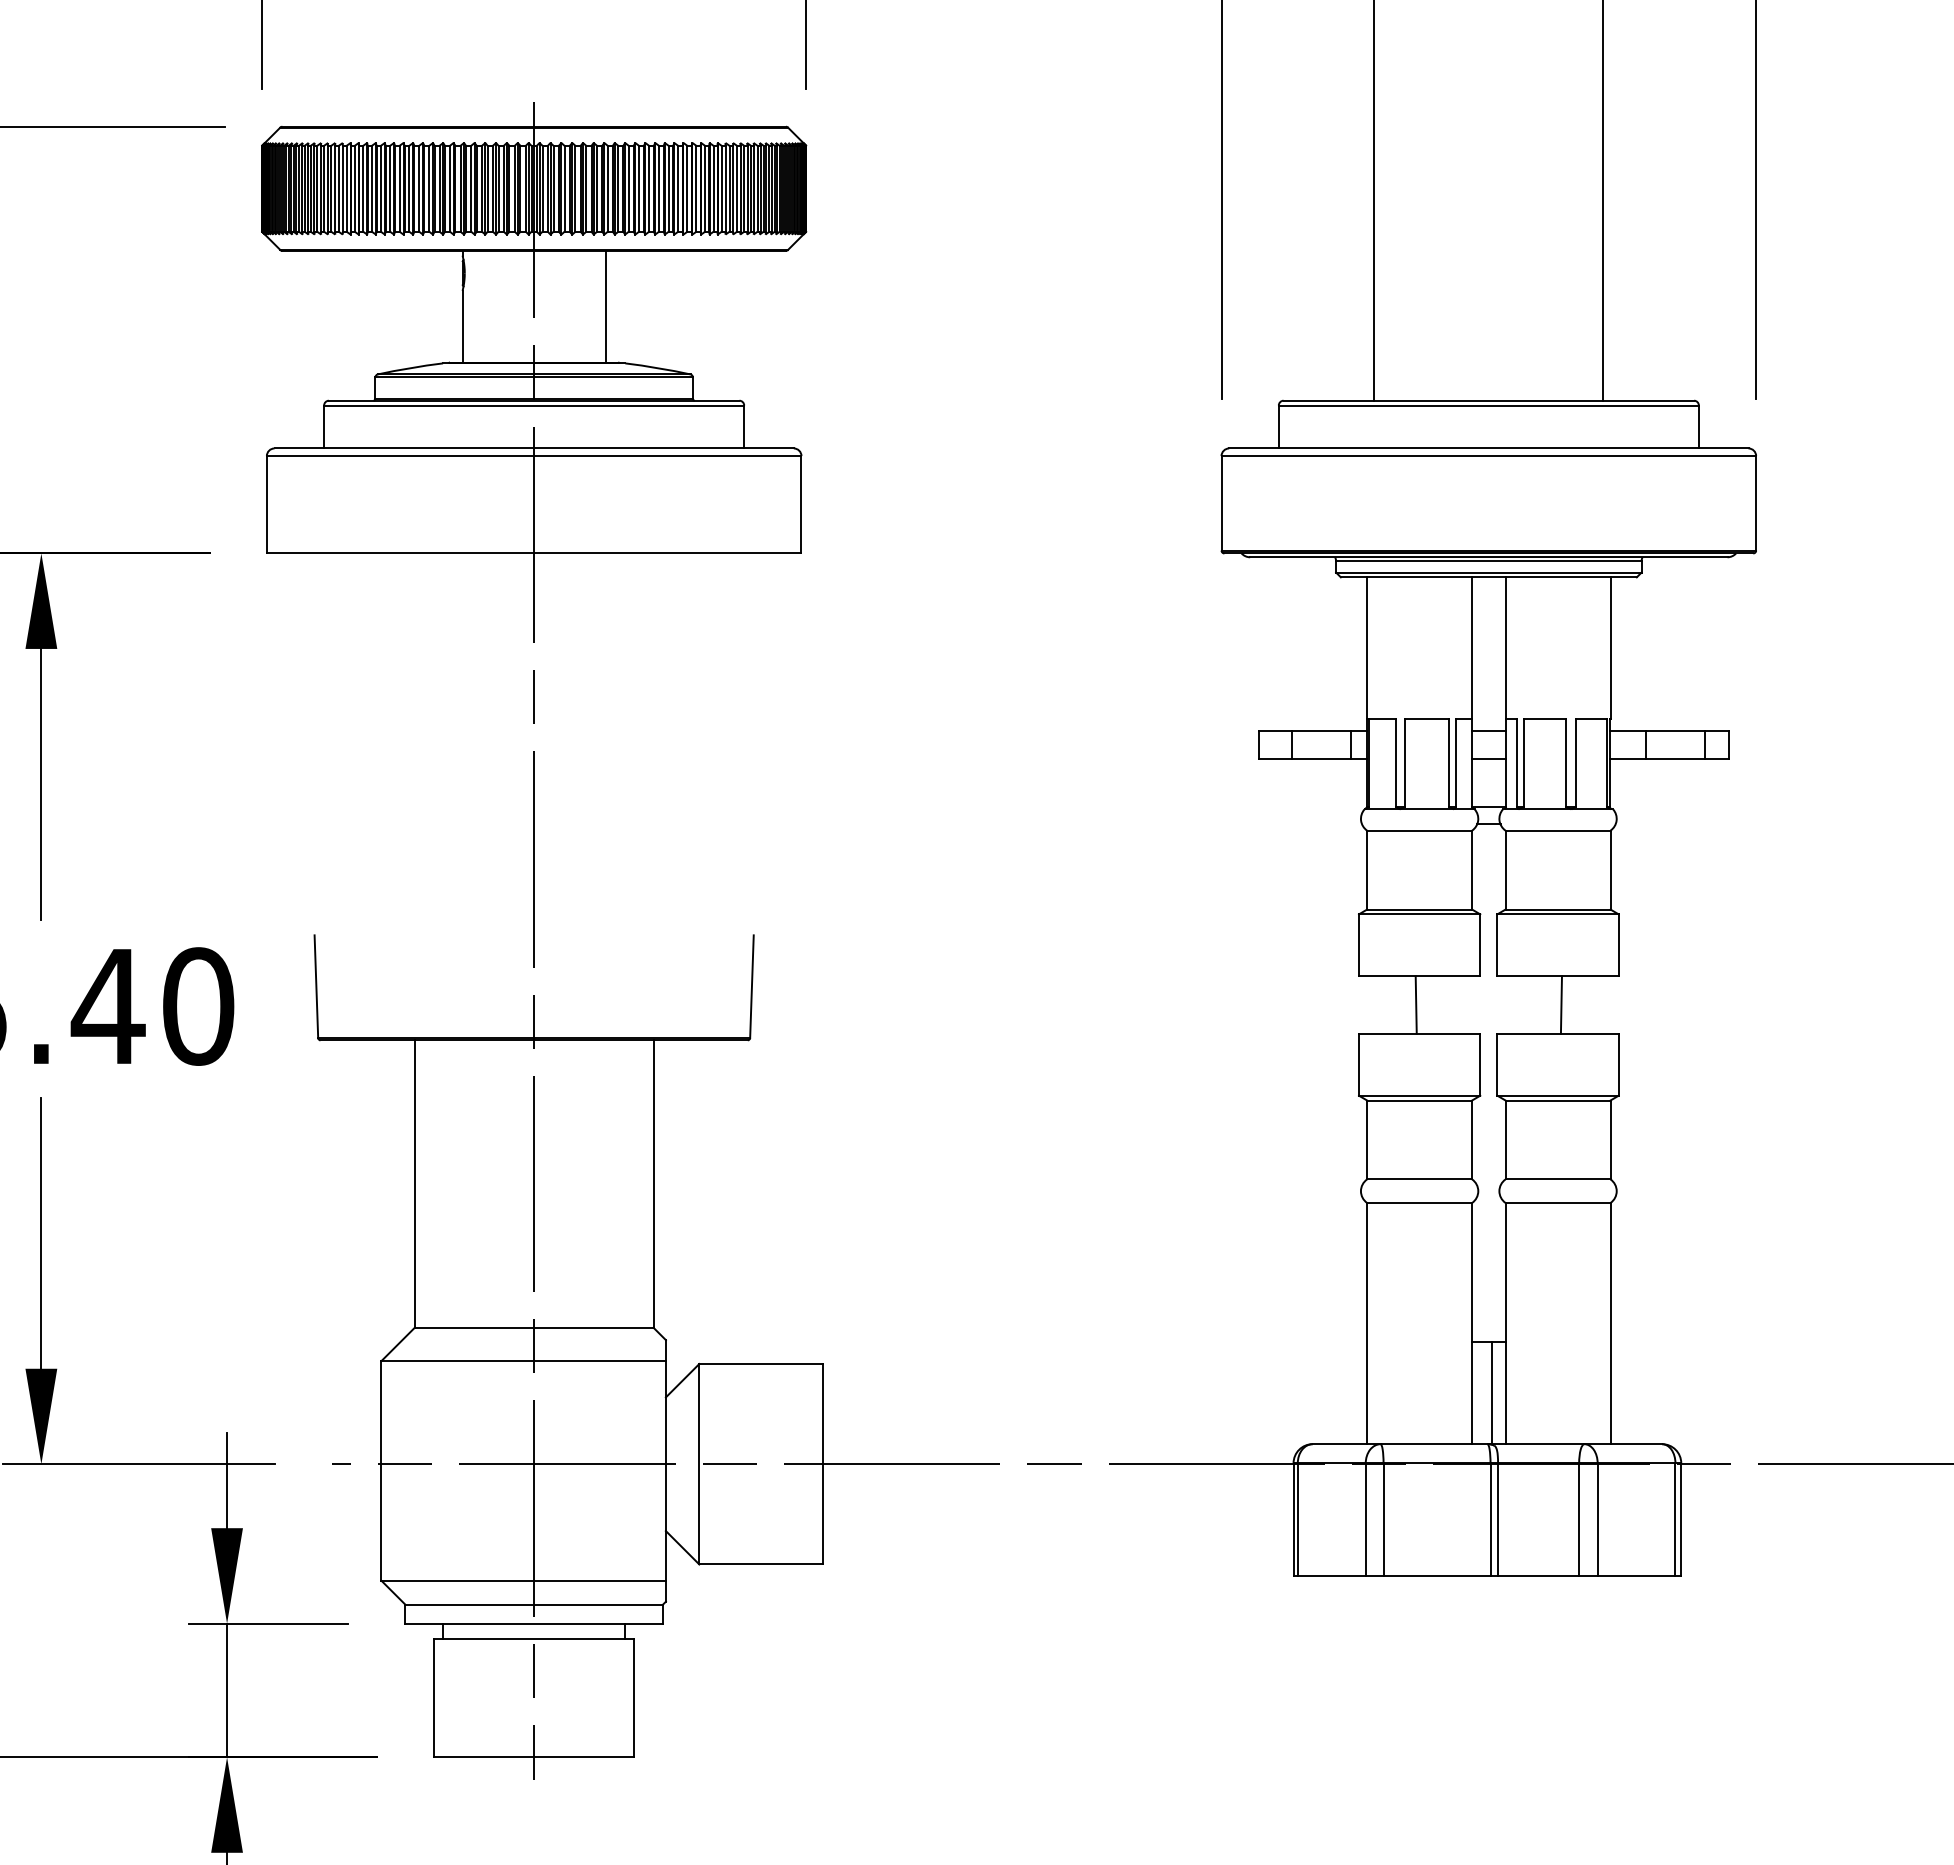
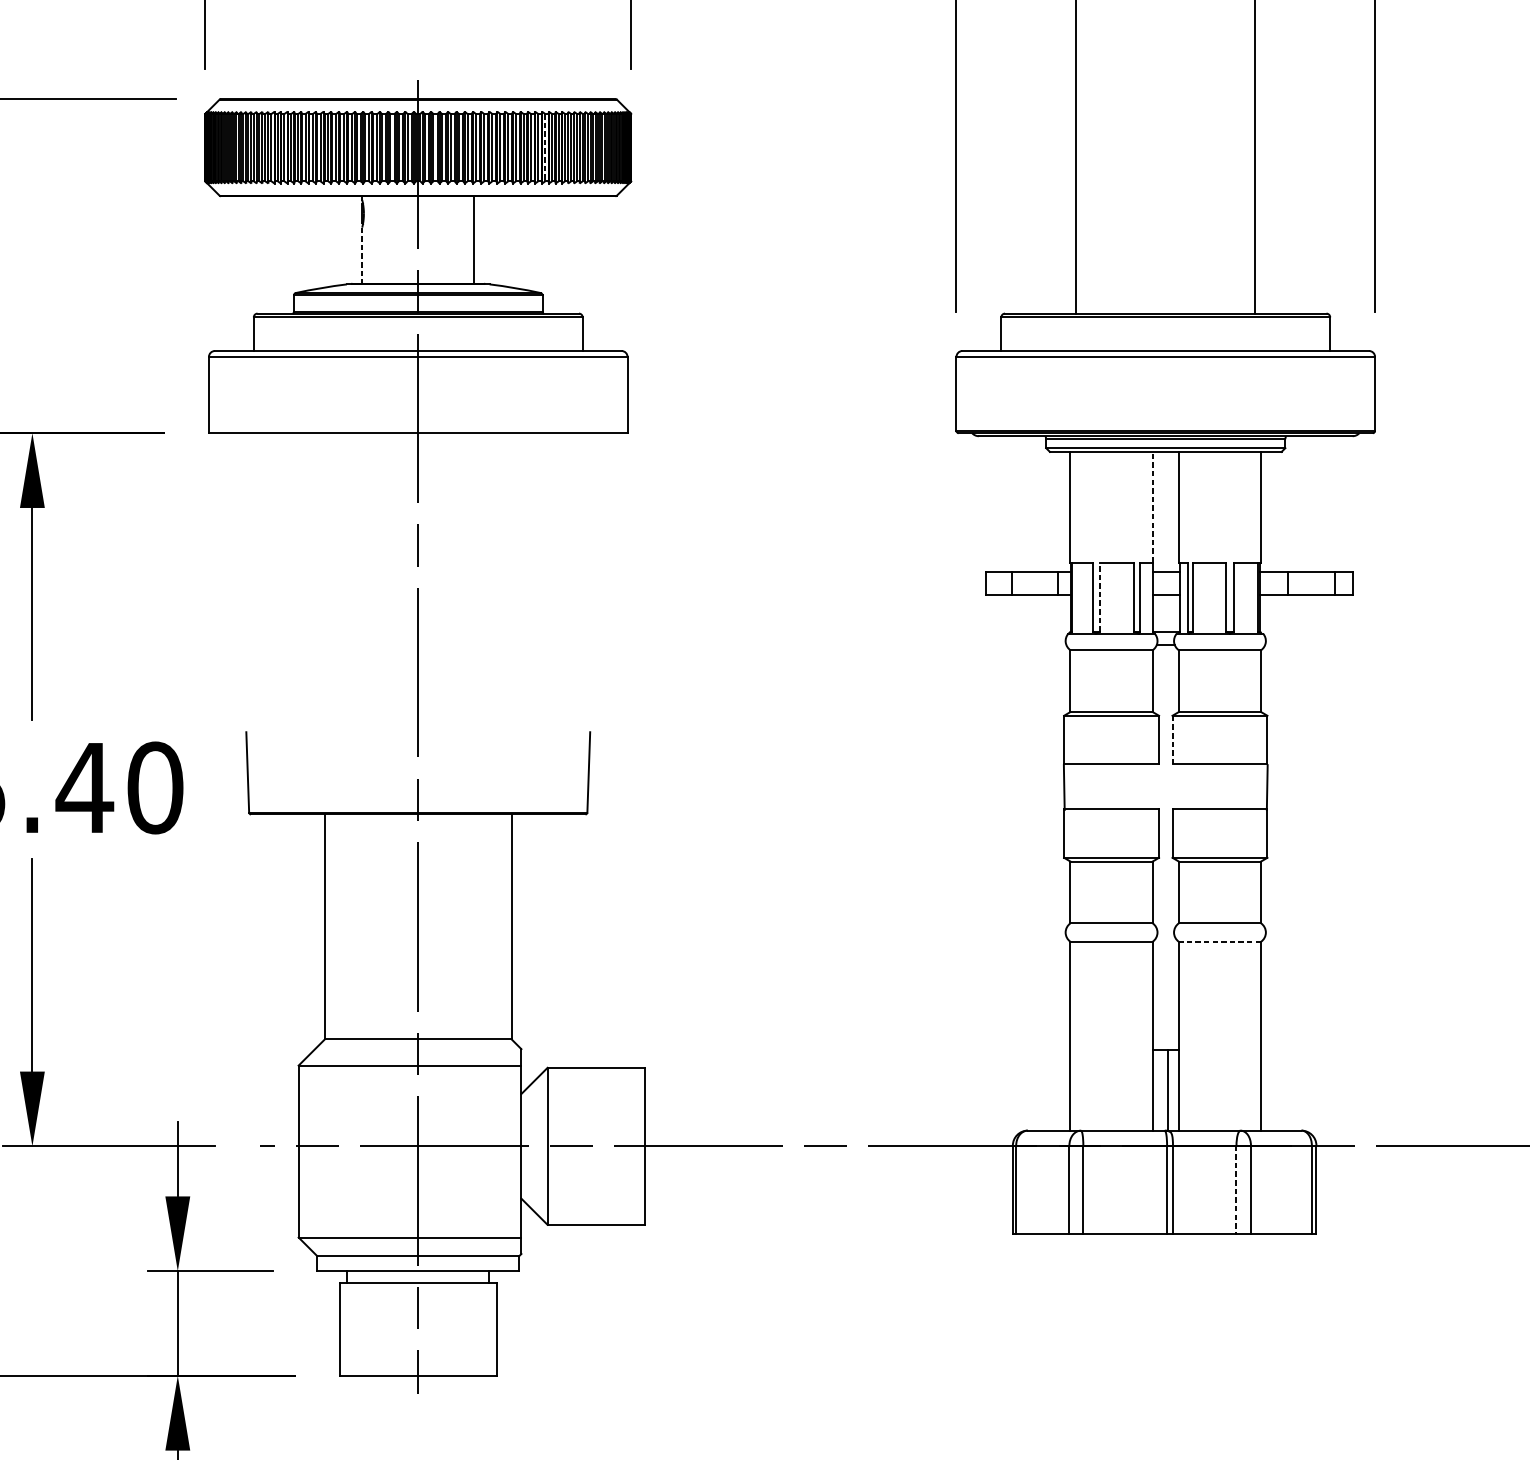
line: (696, 188) -> (545, 147), solid -> dashed
line: (462, 326) -> (362, 255), solid -> dashed
line: (1472, 647) -> (1152, 506), solid -> dashed
line: (1405, 762) -> (1100, 596), solid -> dashed
line: (1497, 944) -> (1172, 739), solid -> dashed
line: (1415, 1004) -> (1063, 787), moved
line: (1560, 1004) -> (1266, 787), moved
line: (1558, 1202) -> (1220, 941), solid -> dashed
line: (1579, 1520) -> (1236, 1190), solid -> dashed

